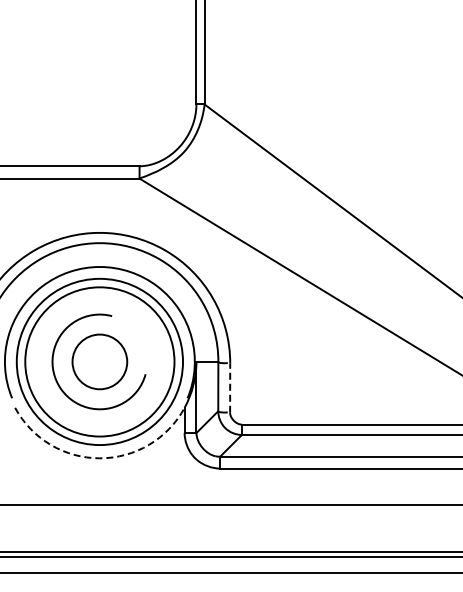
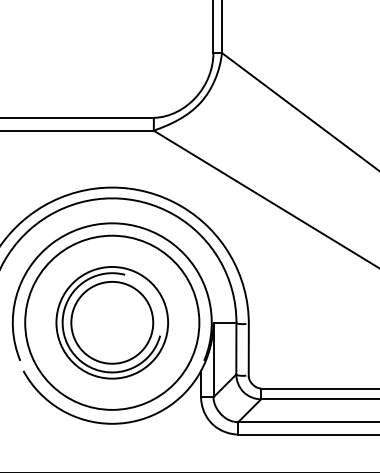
circle: (99, 361) -> (111, 322), size x0.71
circle: (99, 361) -> (111, 322), size x1.43
line: (230, 388) -> (249, 350), dashed -> solid
arc: (99, 458) -> (111, 423), dashed -> solid

